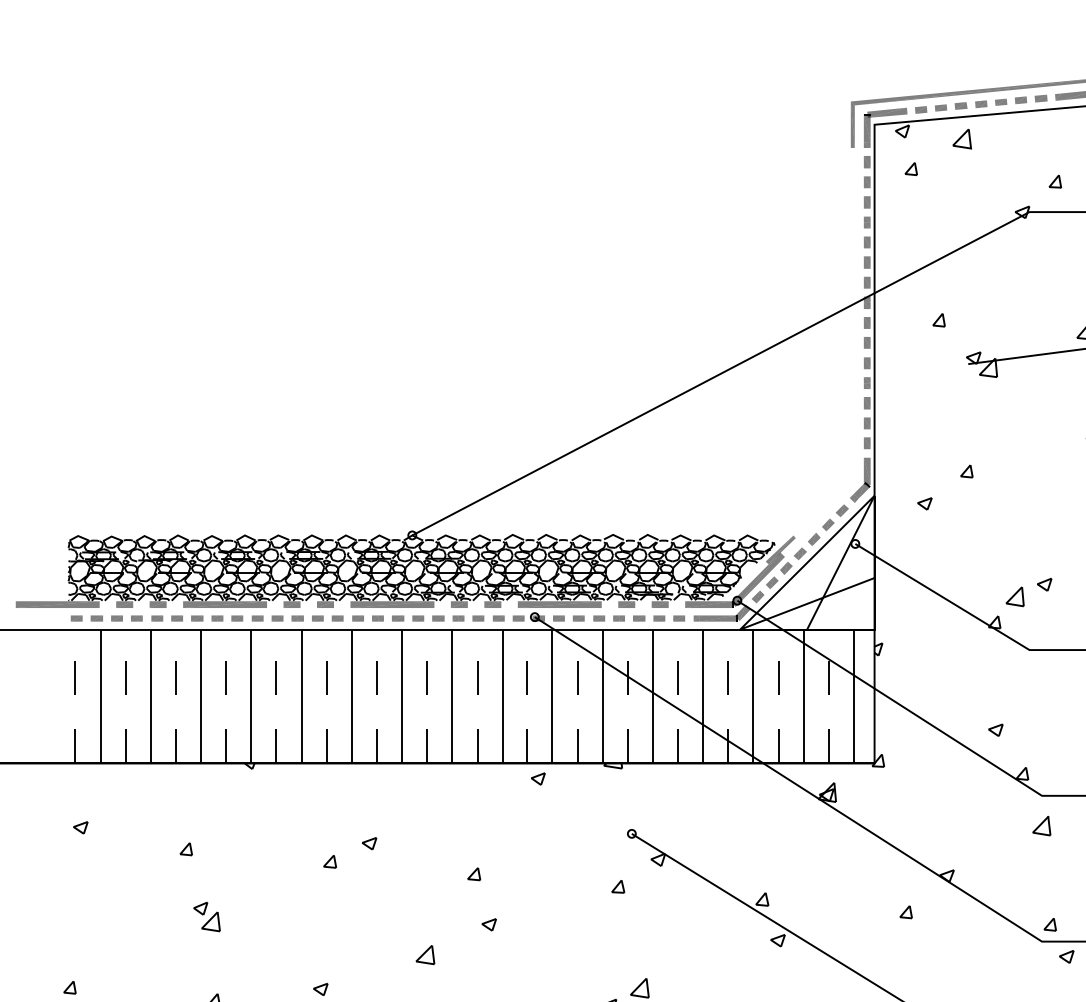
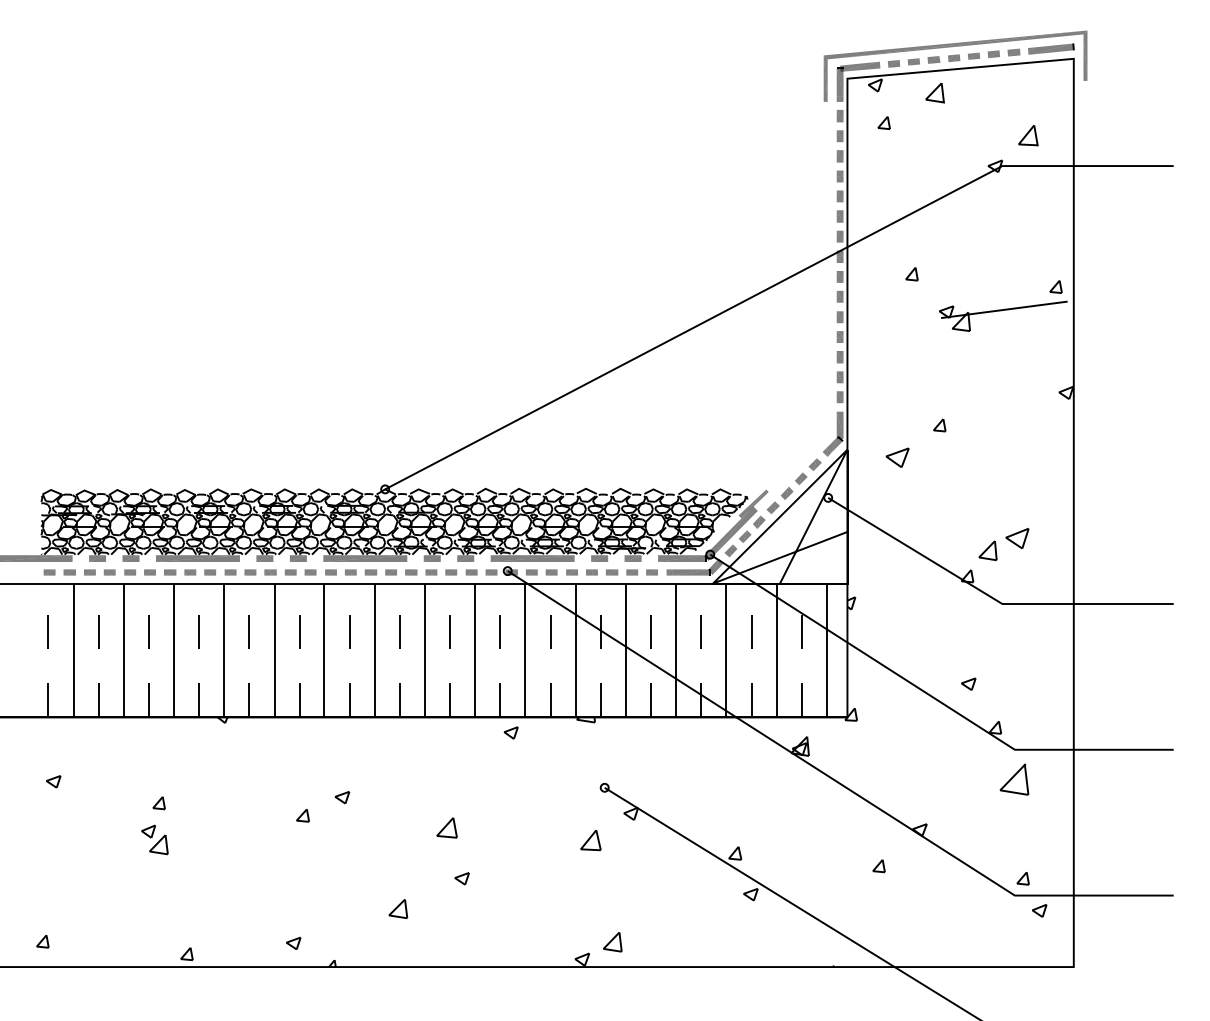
part: (1054, 181) -> (1027, 135), size x1.6
part: (924, 503) -> (897, 457), size x1.6
part: (1044, 584) -> (1017, 538), size x1.6
part: (1041, 826) -> (1014, 780), size x1.6
part: (473, 874) -> (446, 828), size x1.6
part: (618, 886) -> (591, 840), size x1.6
part: (206, 916) -> (154, 839), moved

